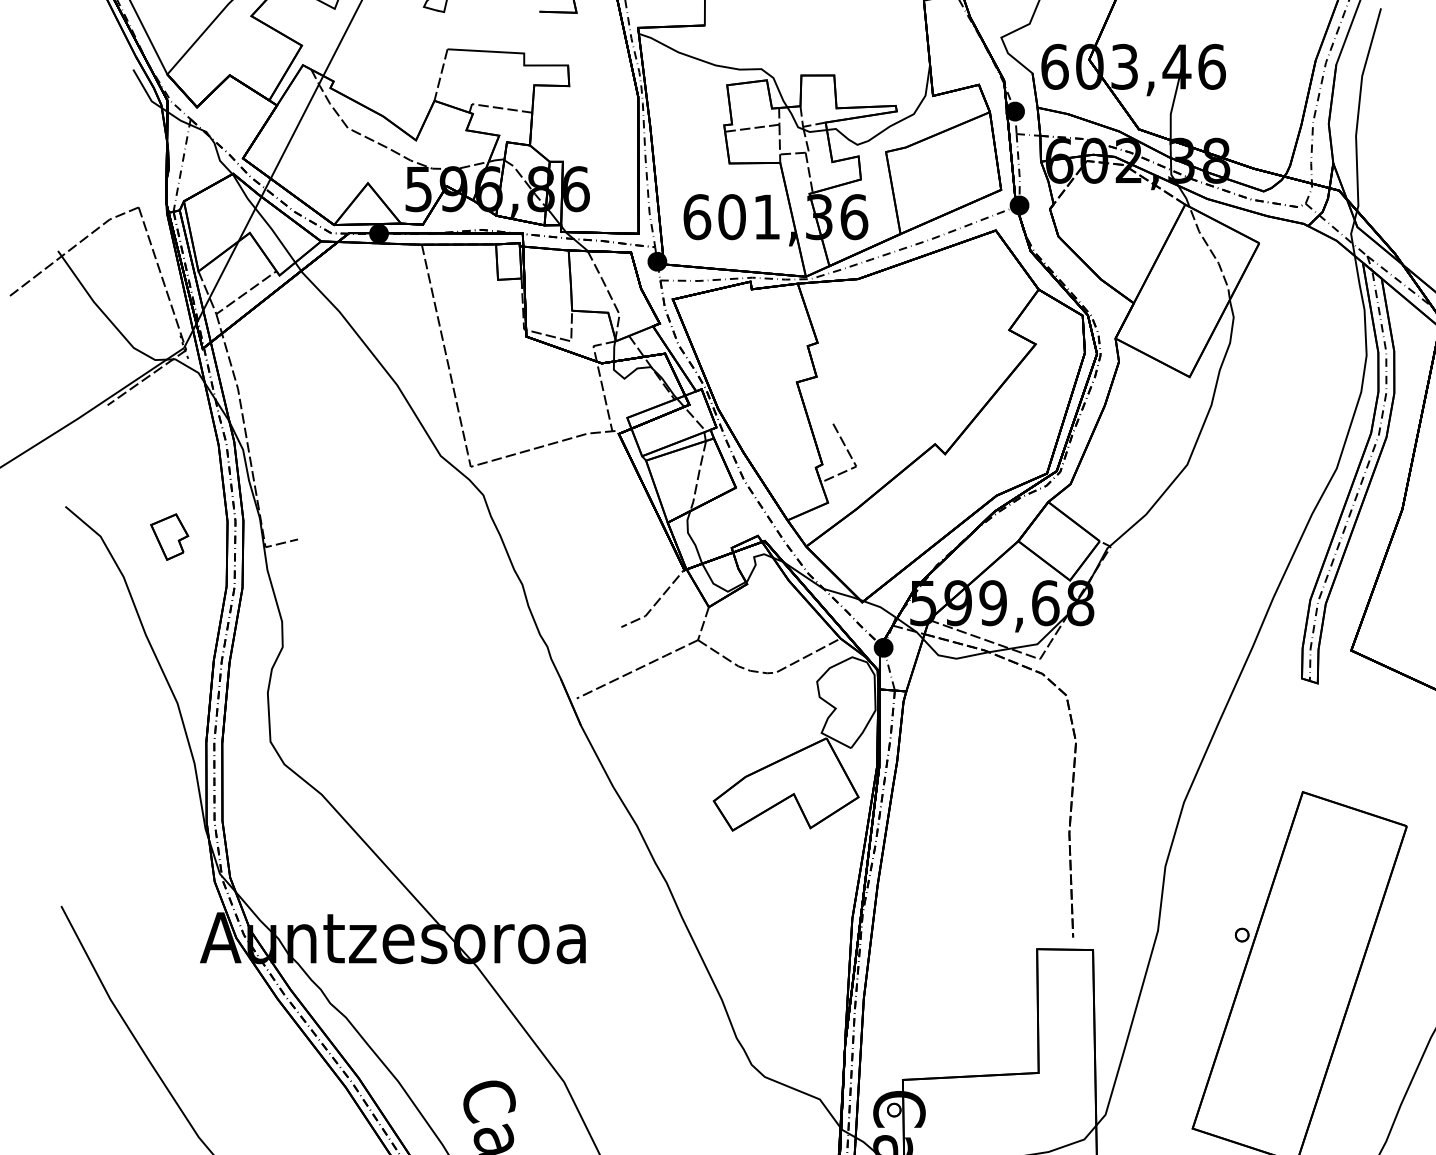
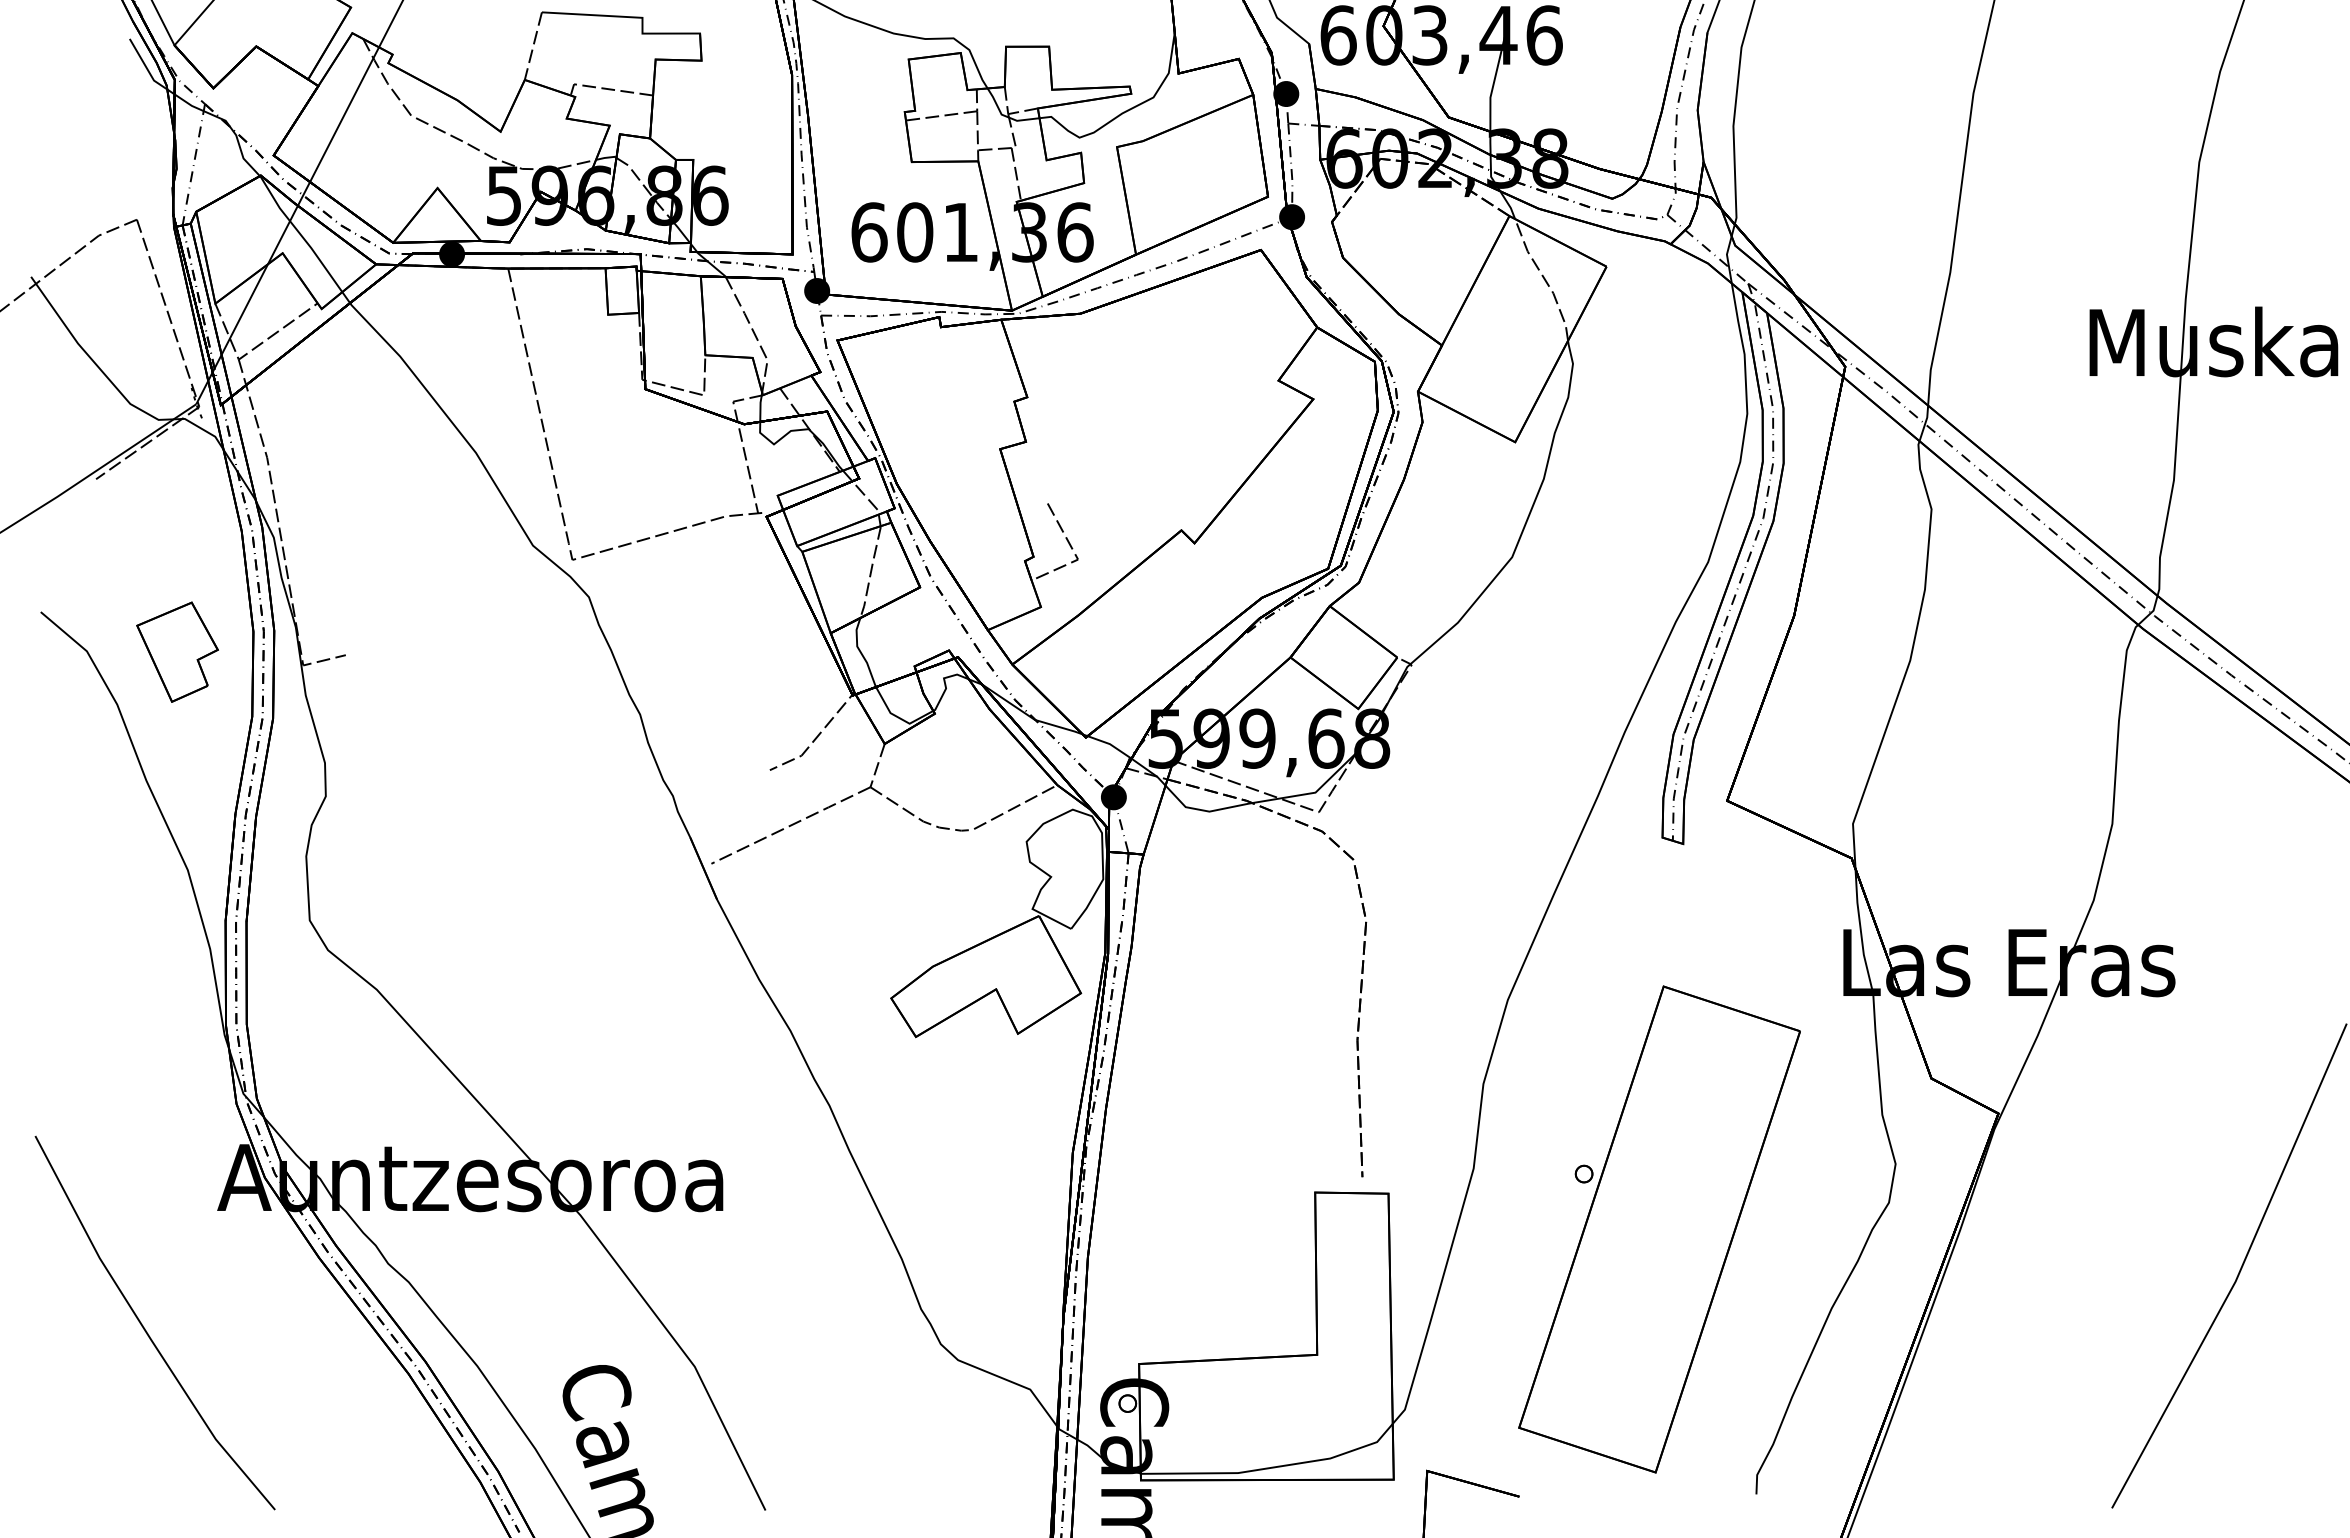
part: (169, 536) -> (177, 651), size x1.67

